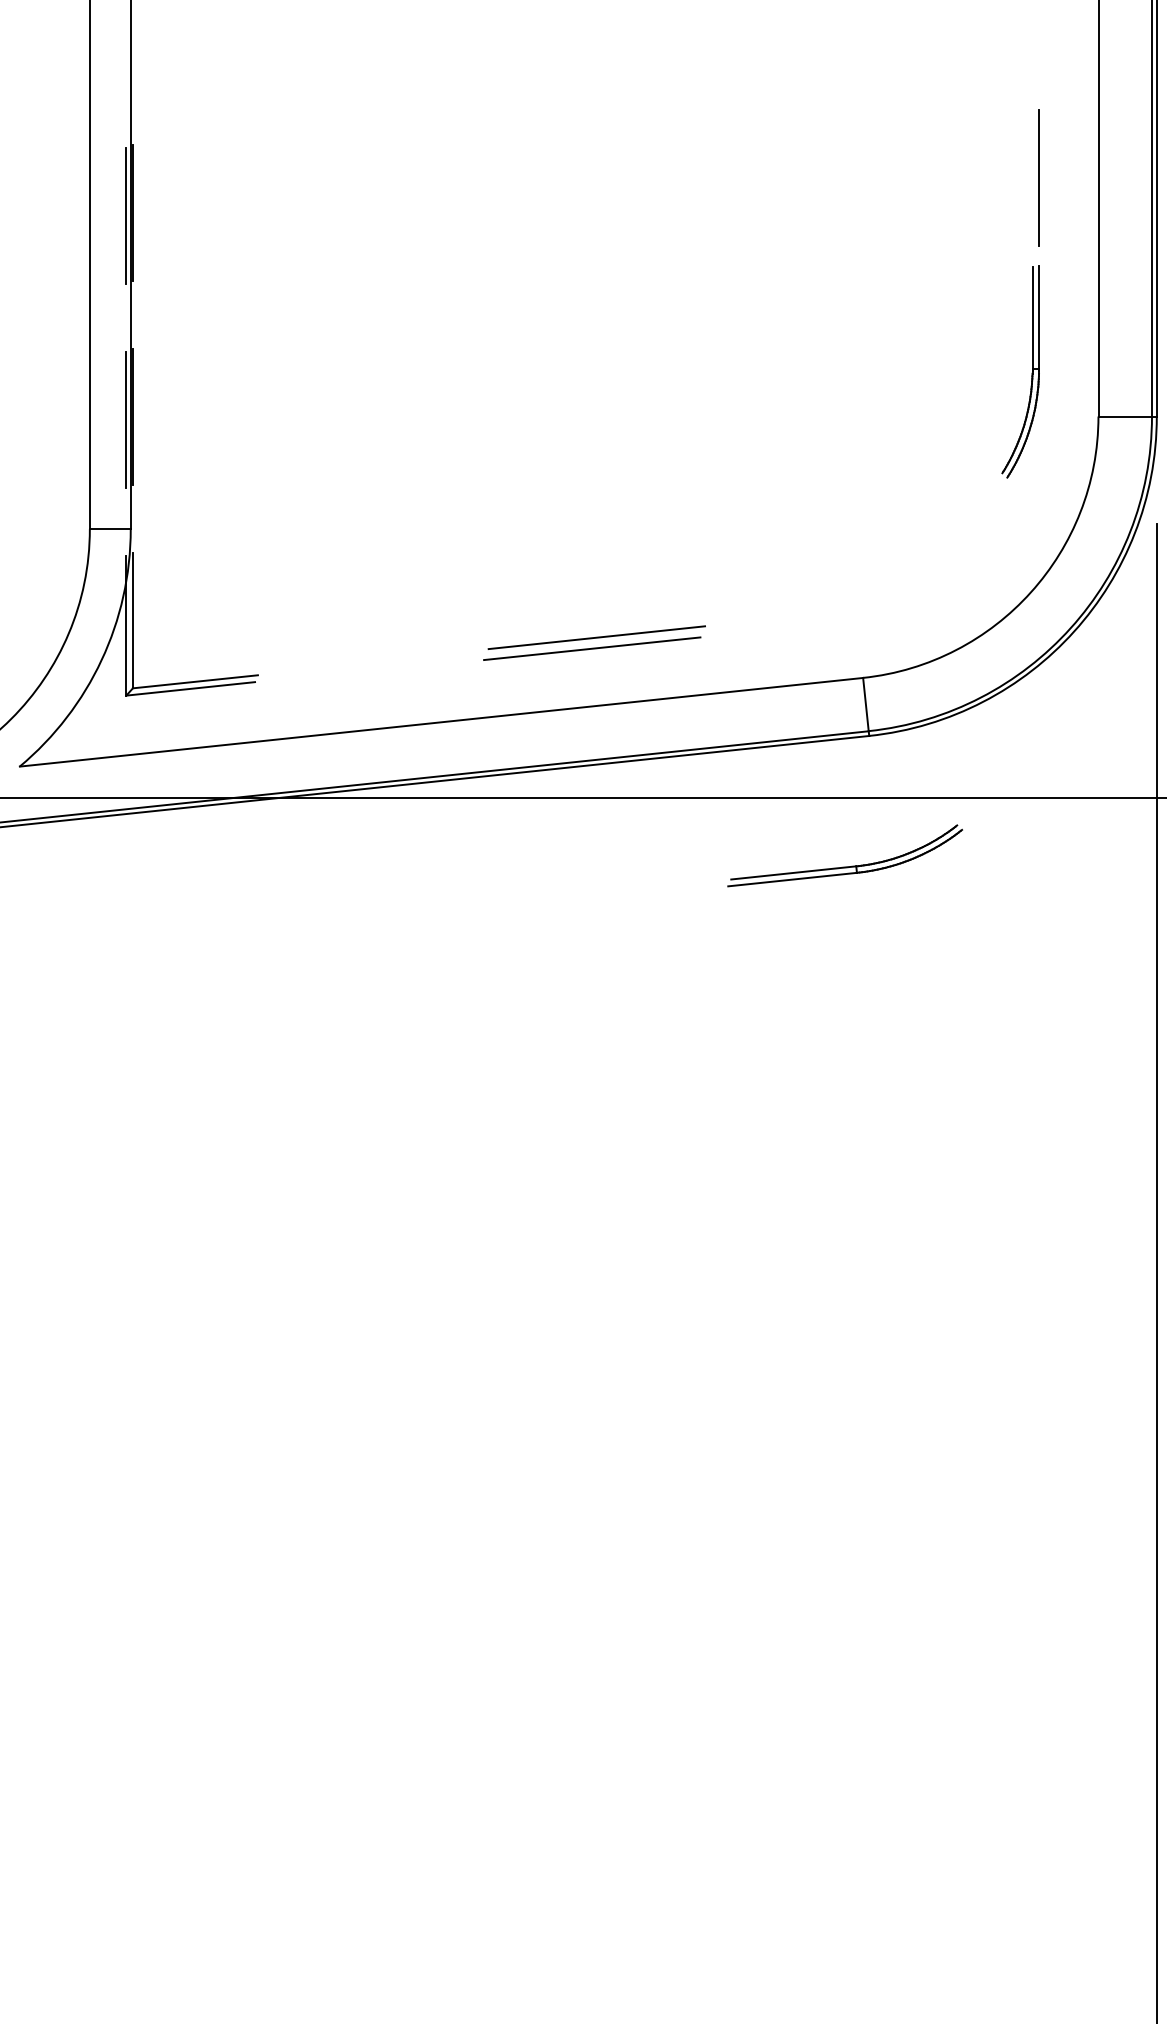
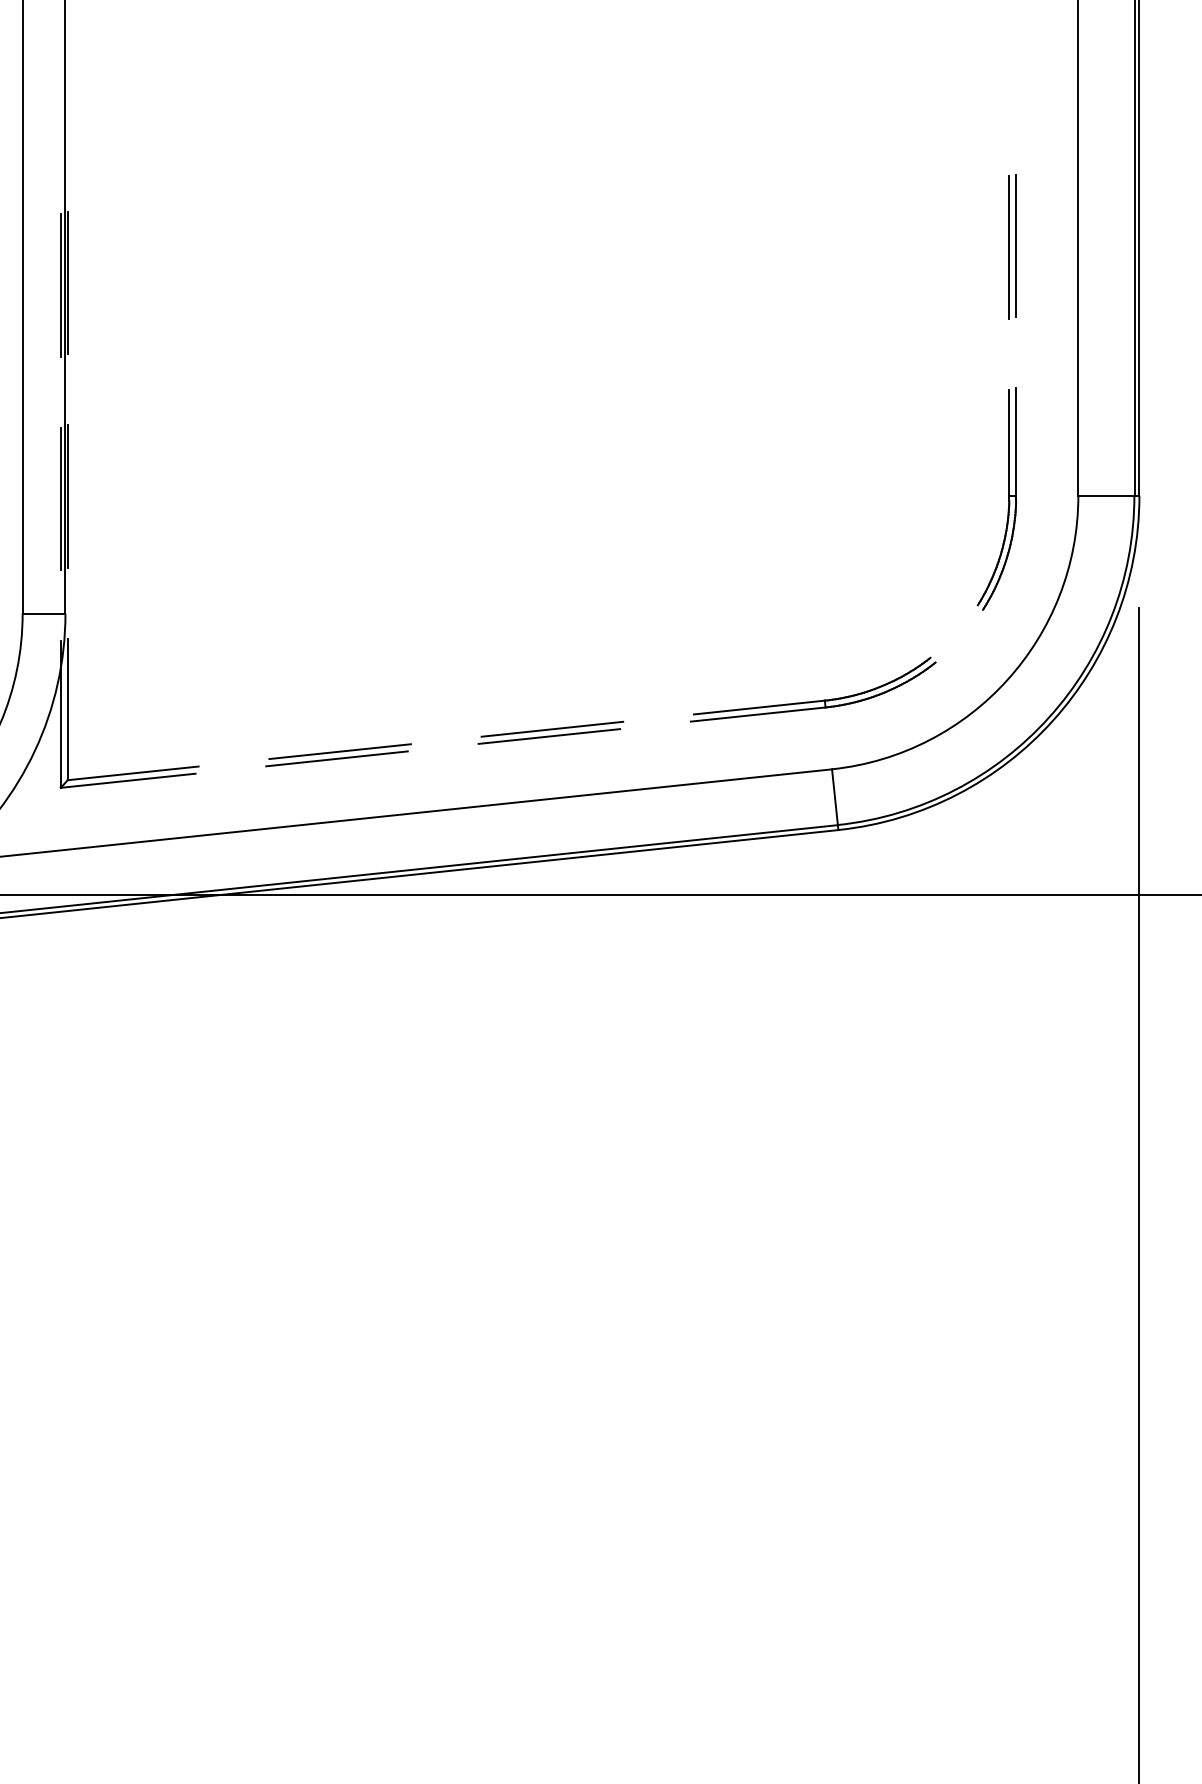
line: (1032, 179) -> (1009, 247), added
part: (1031, 373) -> (1008, 500), moved
part: (594, 642) -> (550, 732), size x0.62
part: (391, 664) -> (338, 755), added
part: (844, 866) -> (812, 700), moved

